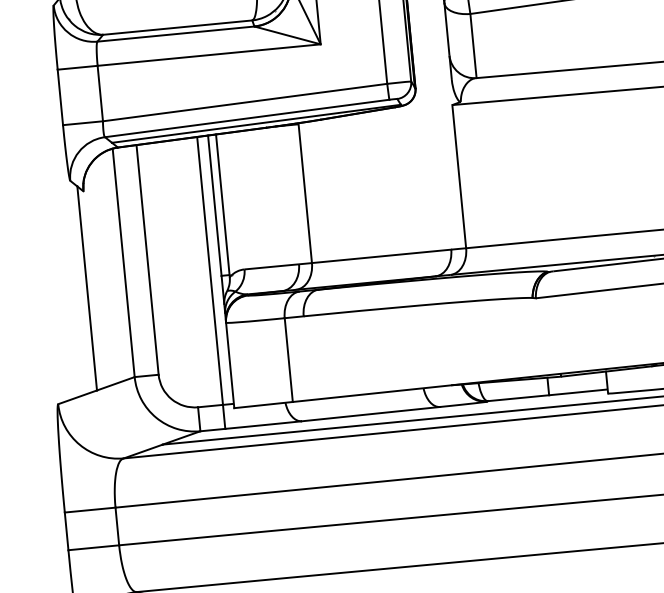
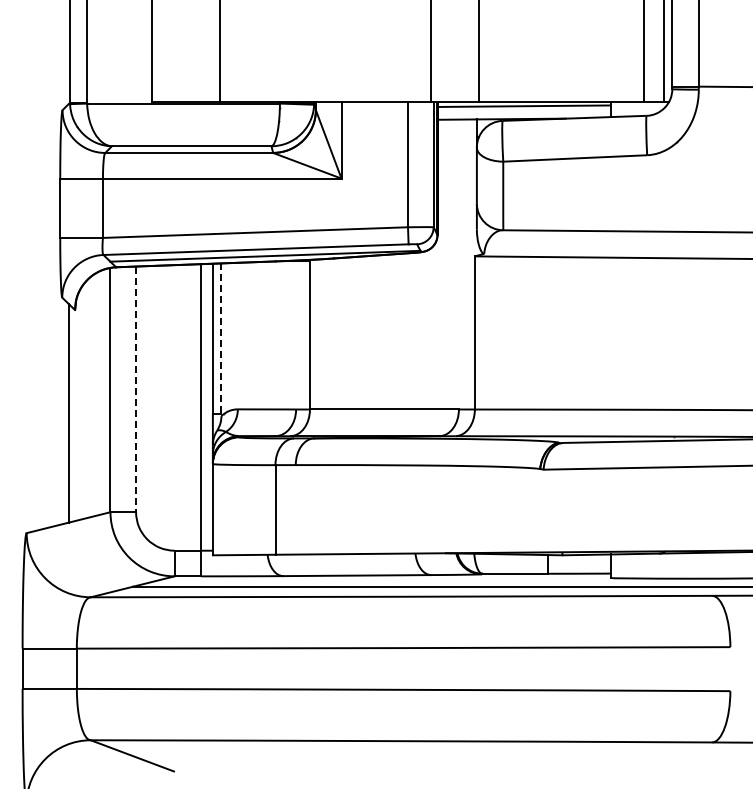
line: (223, 206) -> (221, 340), solid -> dashed
line: (147, 259) -> (136, 389), solid -> dashed

